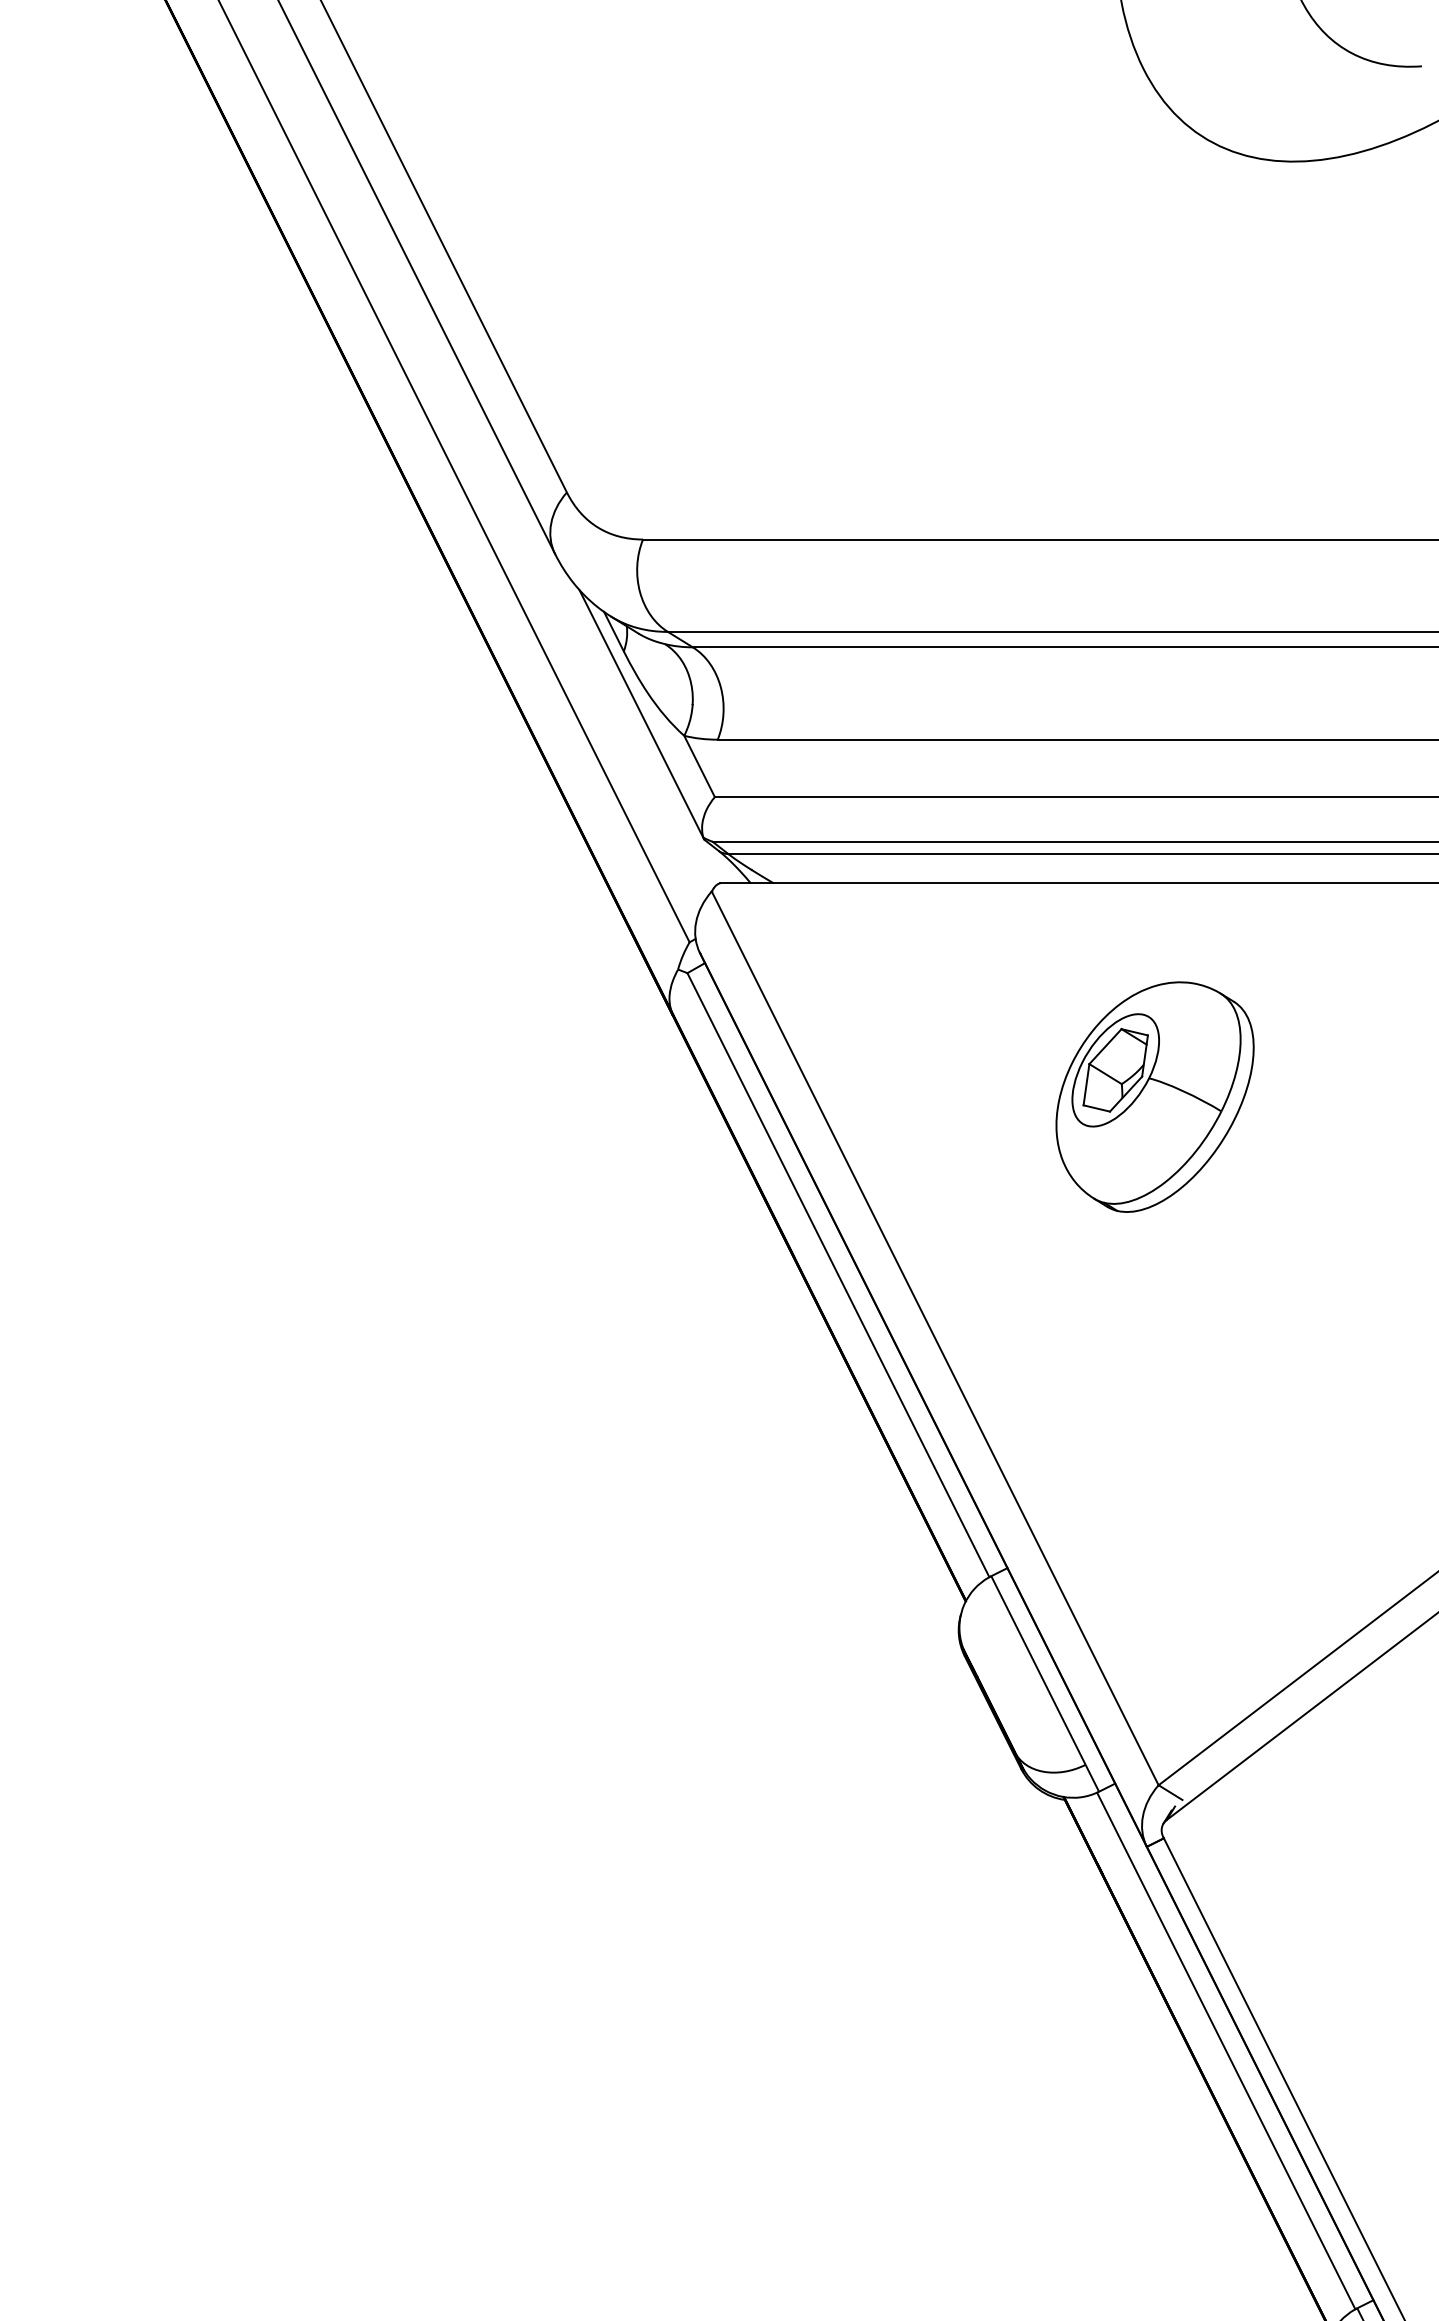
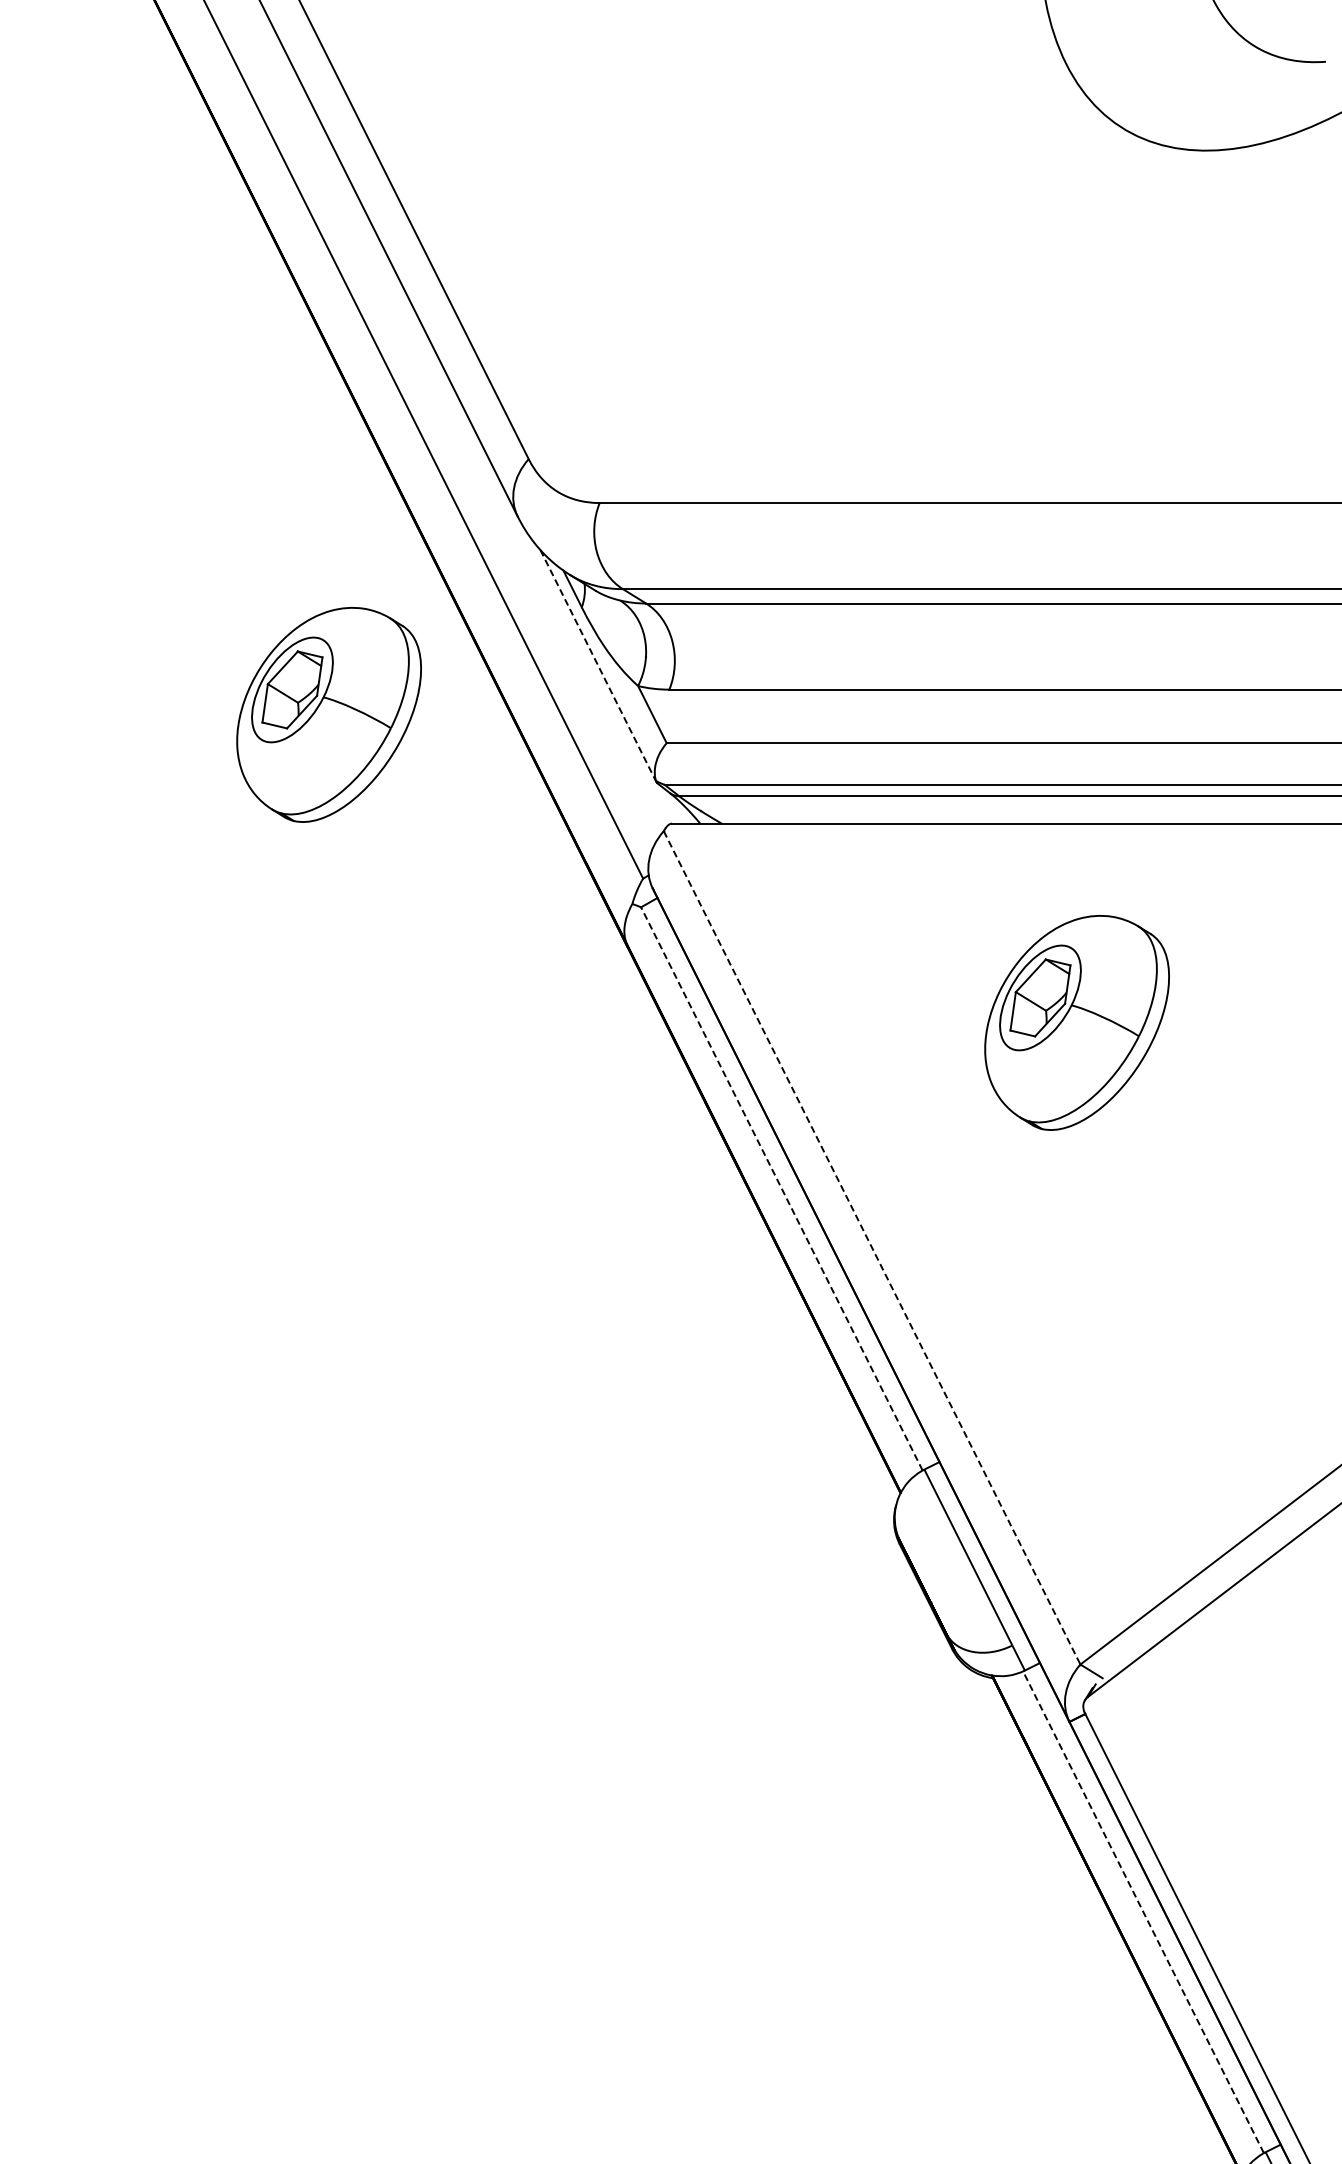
line: (641, 714) -> (598, 666), solid -> dashed
part: (352, 766) -> (328, 714), added
line: (838, 1274) -> (781, 1188), solid -> dashed
line: (935, 1337) -> (872, 1247), solid -> dashed
line: (1226, 2050) -> (1143, 1911), solid -> dashed

